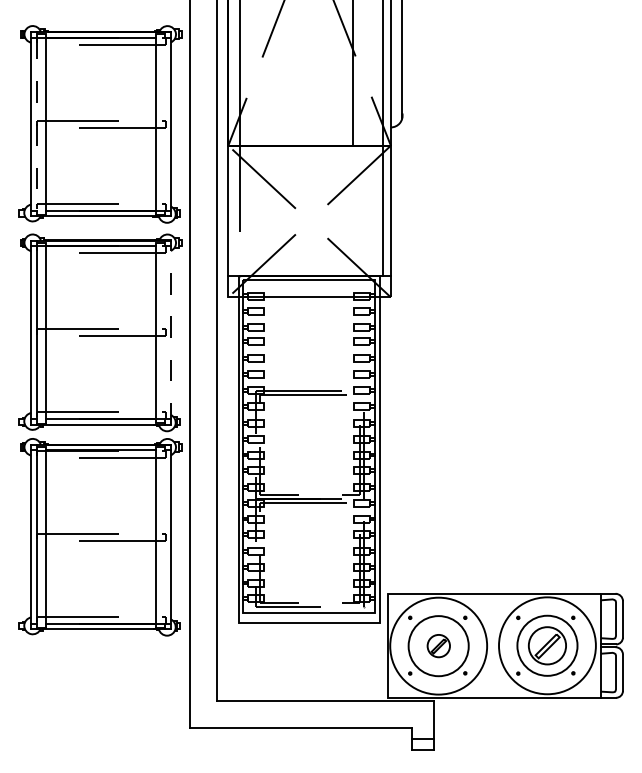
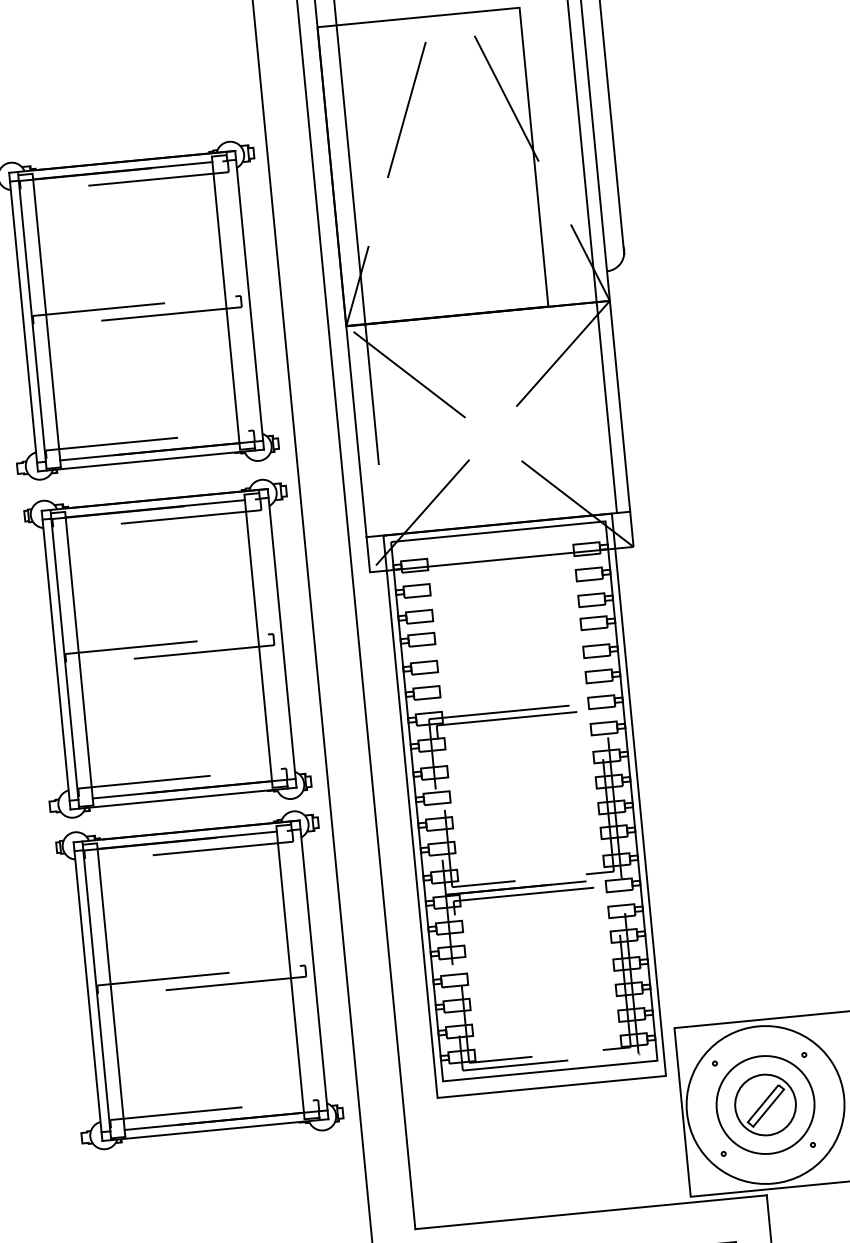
line: (36, 124) -> (31, 321), dashed -> solid
line: (170, 332) -> (281, 638), dashed -> solid
part: (438, 645) -> (765, 1103), size x1.67

